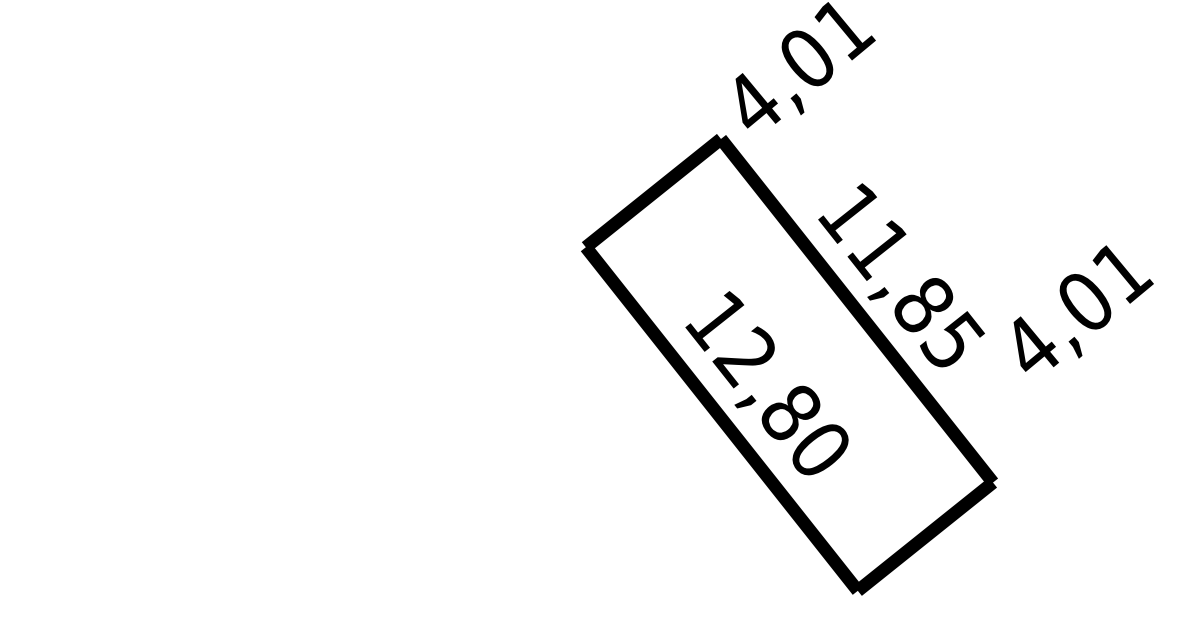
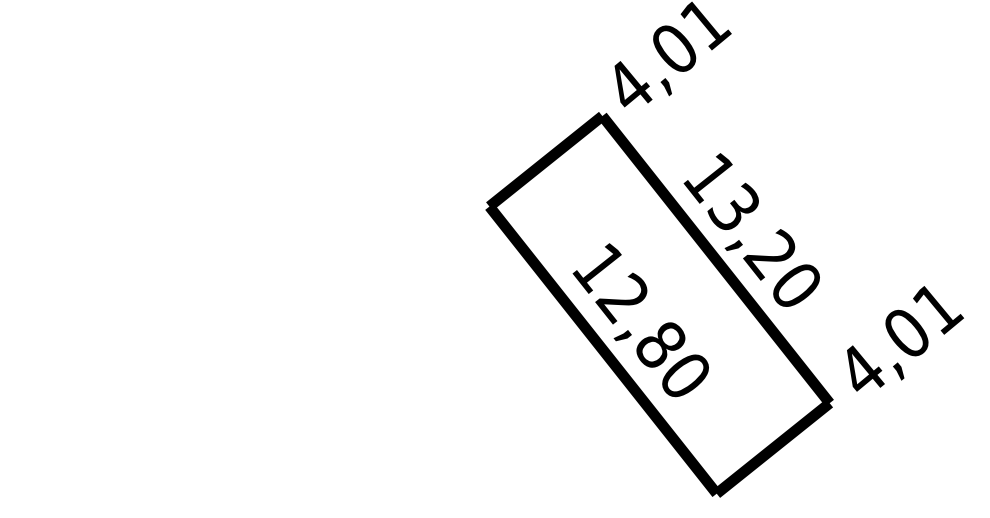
text: (914, 292) -> (764, 244), 11,85 -> 13,20
text: (1083, 308) -> (905, 338), moved

